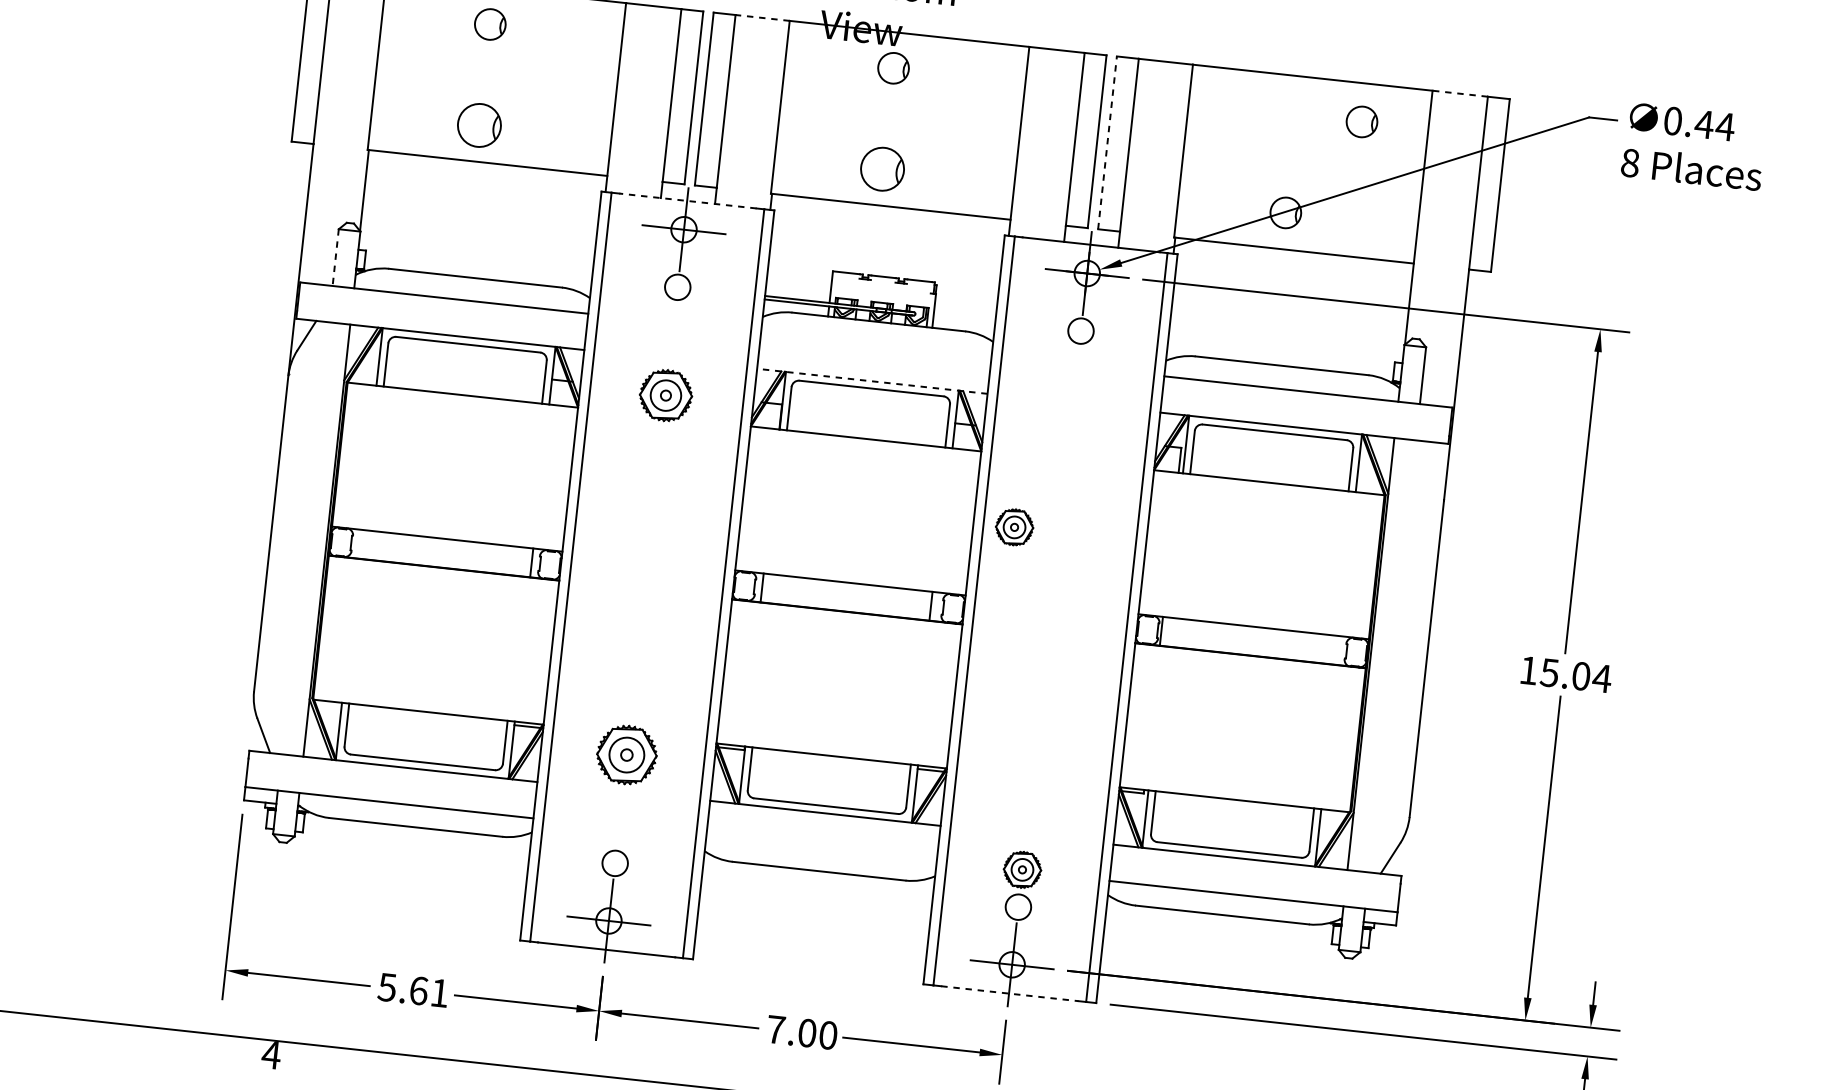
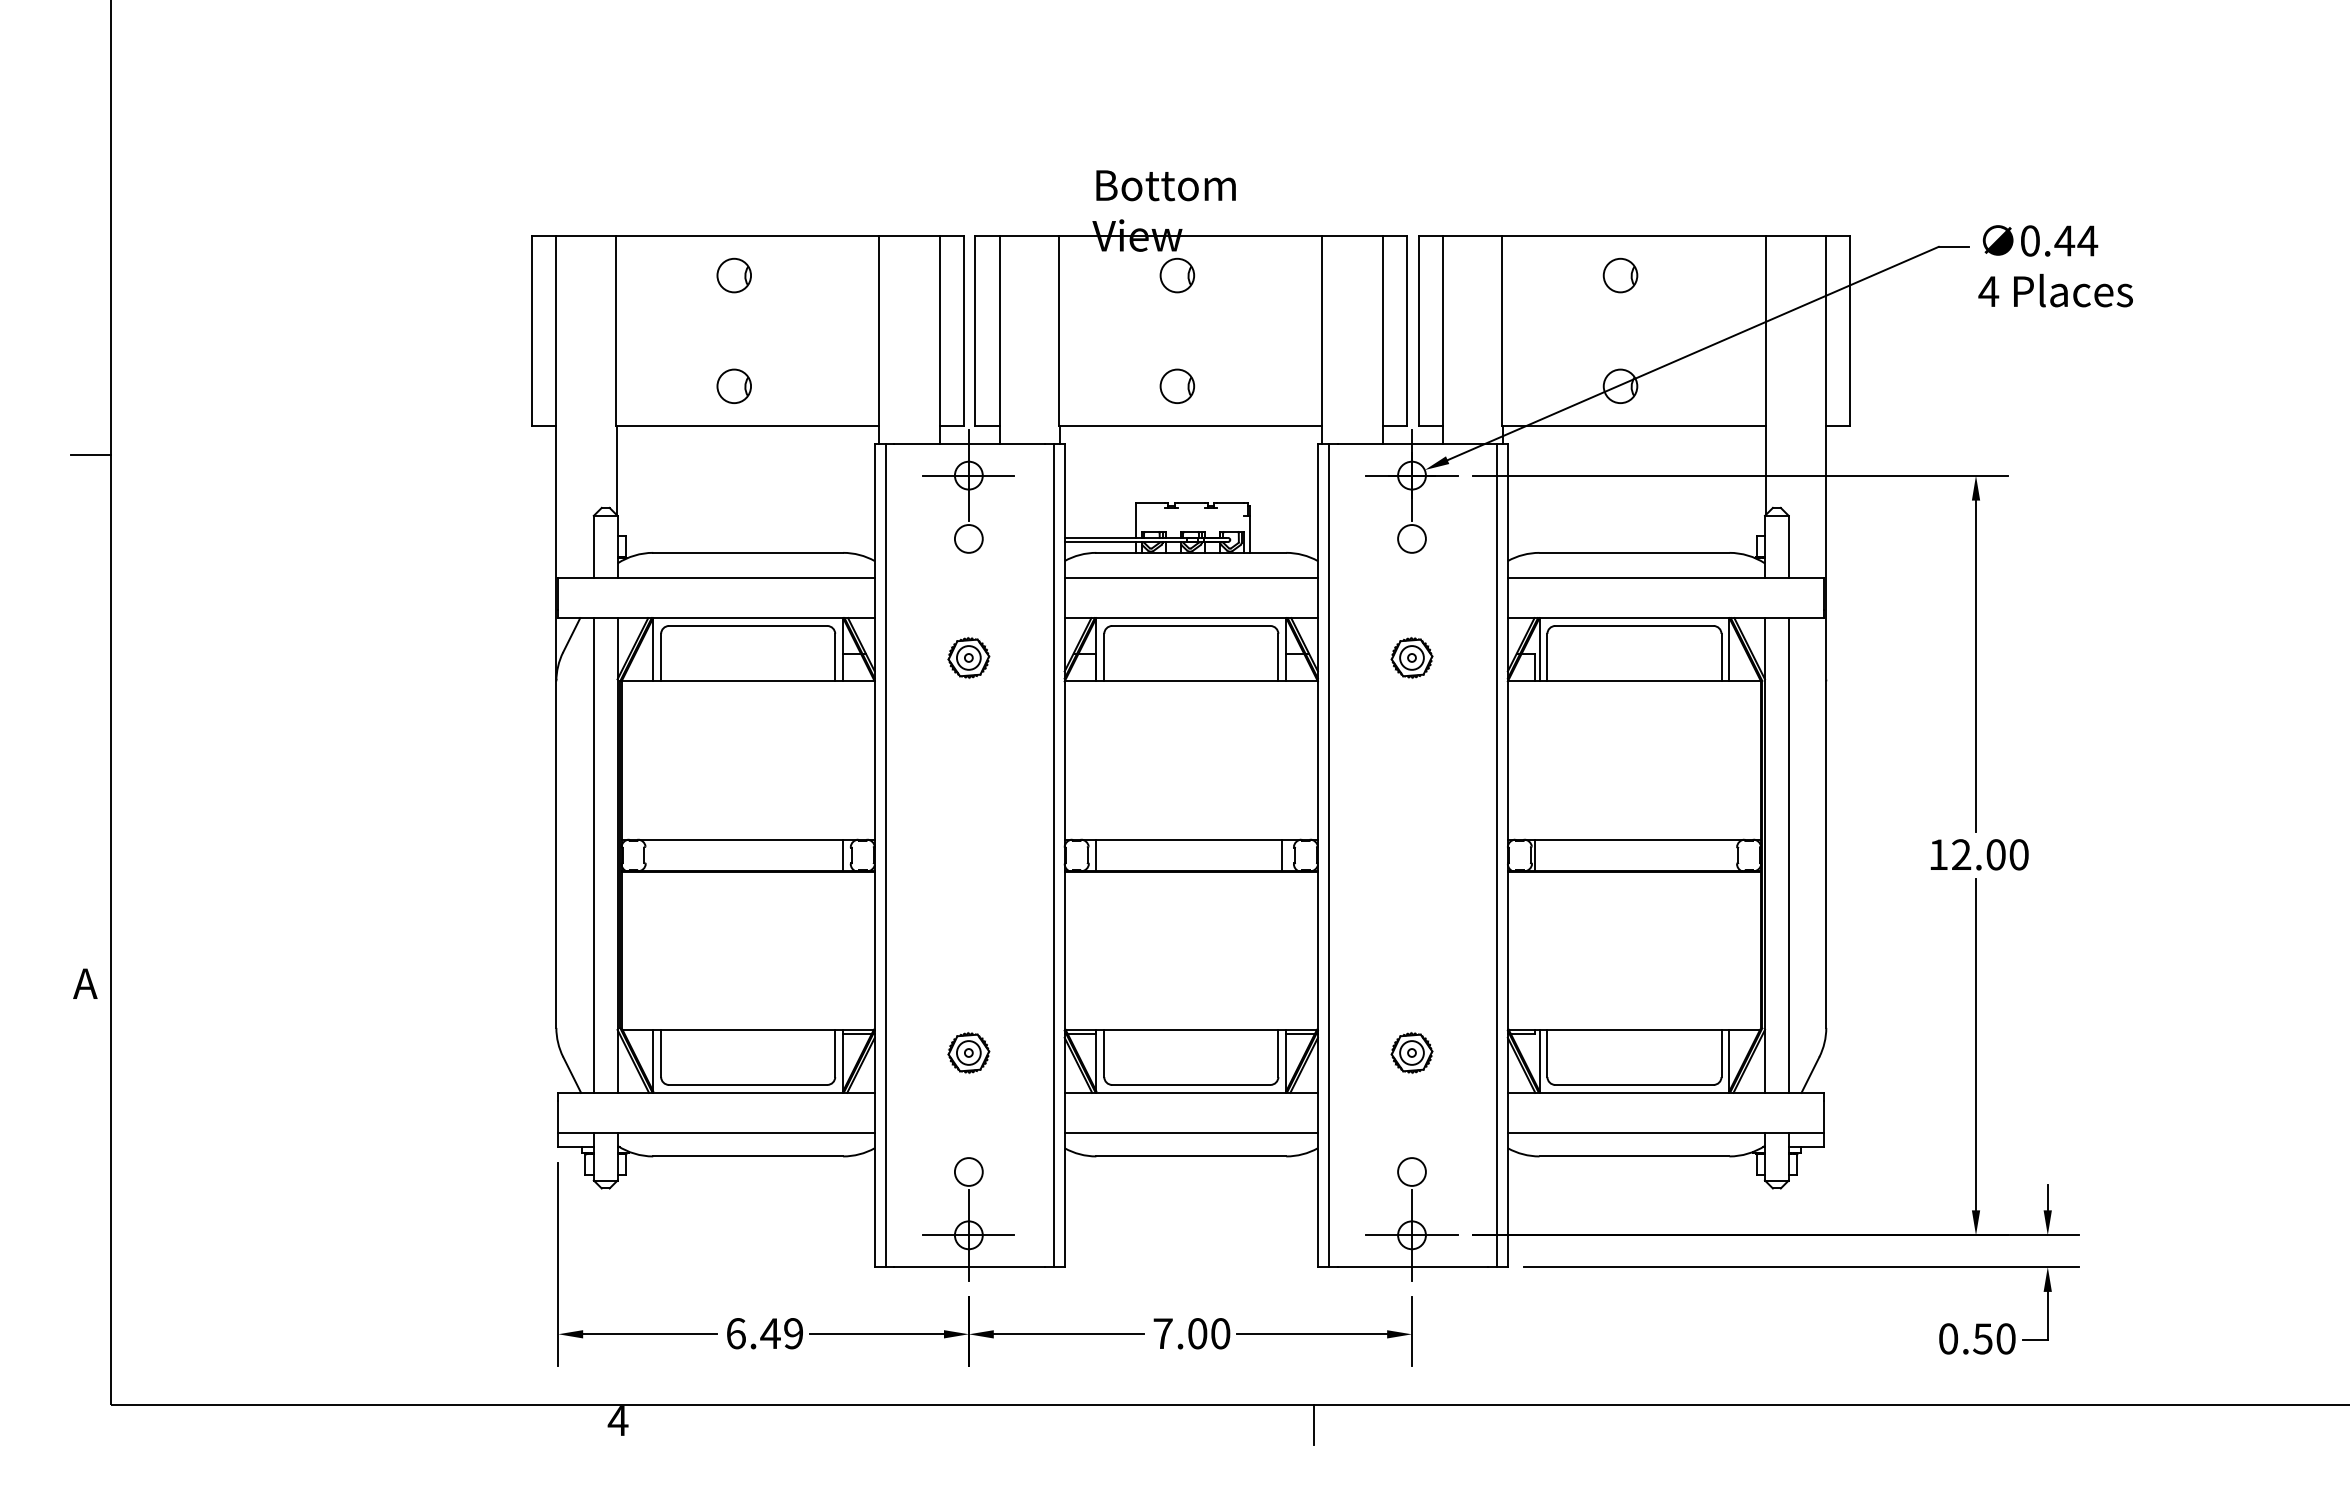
line: (762, 18) -> (1029, 236), dashed -> solid
line: (1459, 93) -> (1795, 236), dashed -> solid
part: (1361, 121) -> (1620, 275), moved
part: (478, 124) -> (733, 385), size x0.71
line: (1107, 143) -> (1418, 331), dashed -> solid
text: (1630, 162) -> (1988, 291), 8 -> 4
part: (882, 168) -> (1177, 385), size x0.71
line: (687, 200) -> (969, 443), dashed -> solid
line: (335, 258) -> (593, 547), dashed -> solid
line: (875, 345) -> (1190, 578), added
line: (872, 381) -> (1191, 618), dashed -> solid
part: (665, 395) -> (968, 657), size x0.71
part: (1014, 526) -> (1411, 657), moved
line: (304, 538) -> (593, 855), added
line: (1392, 656) -> (1788, 855), added
text: (1576, 675) -> (1990, 854), 15.04 -> 12.00
part: (626, 754) -> (968, 1052), size x0.62
line: (820, 849) -> (1190, 1132), added
part: (1022, 869) -> (1411, 1052), moved
text: (413, 990) -> (764, 1333), 5.61 -> 6.49
line: (1010, 993) -> (1413, 1266), dashed -> solid

